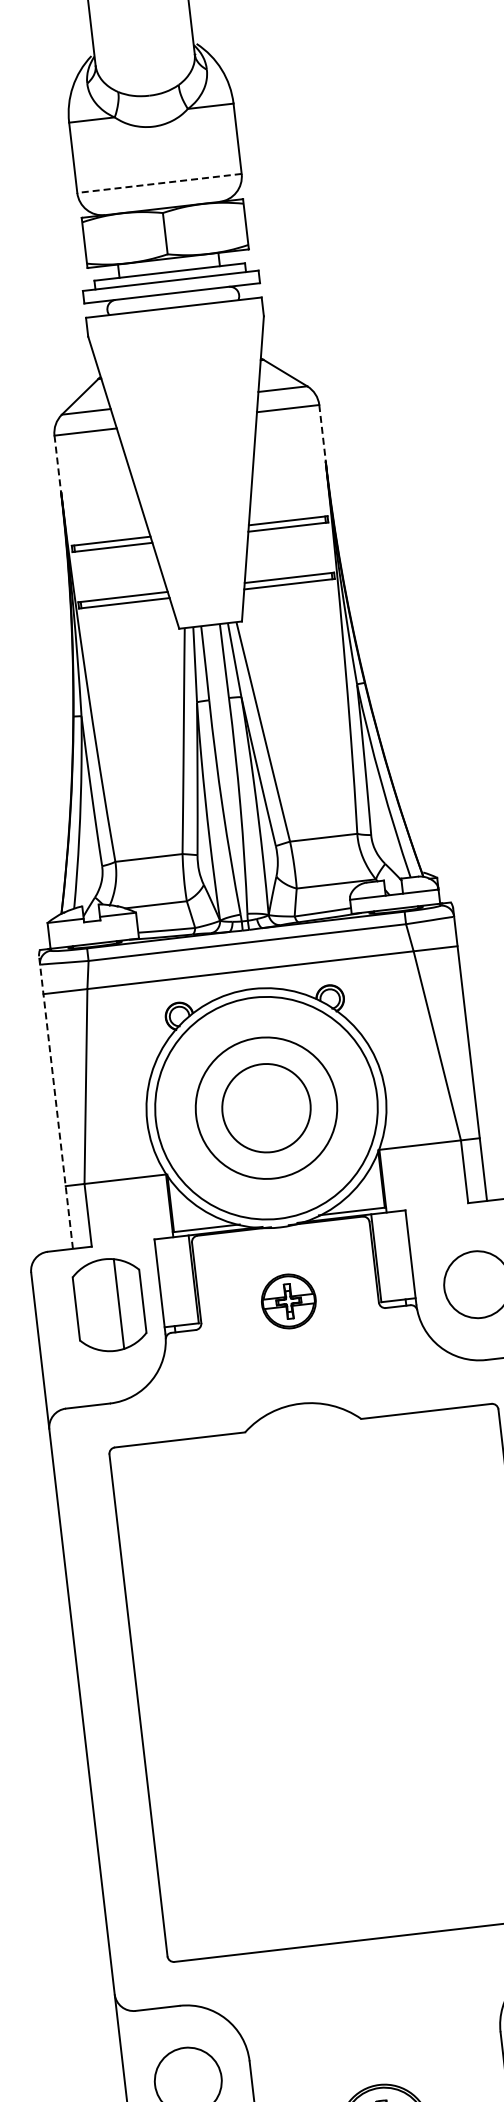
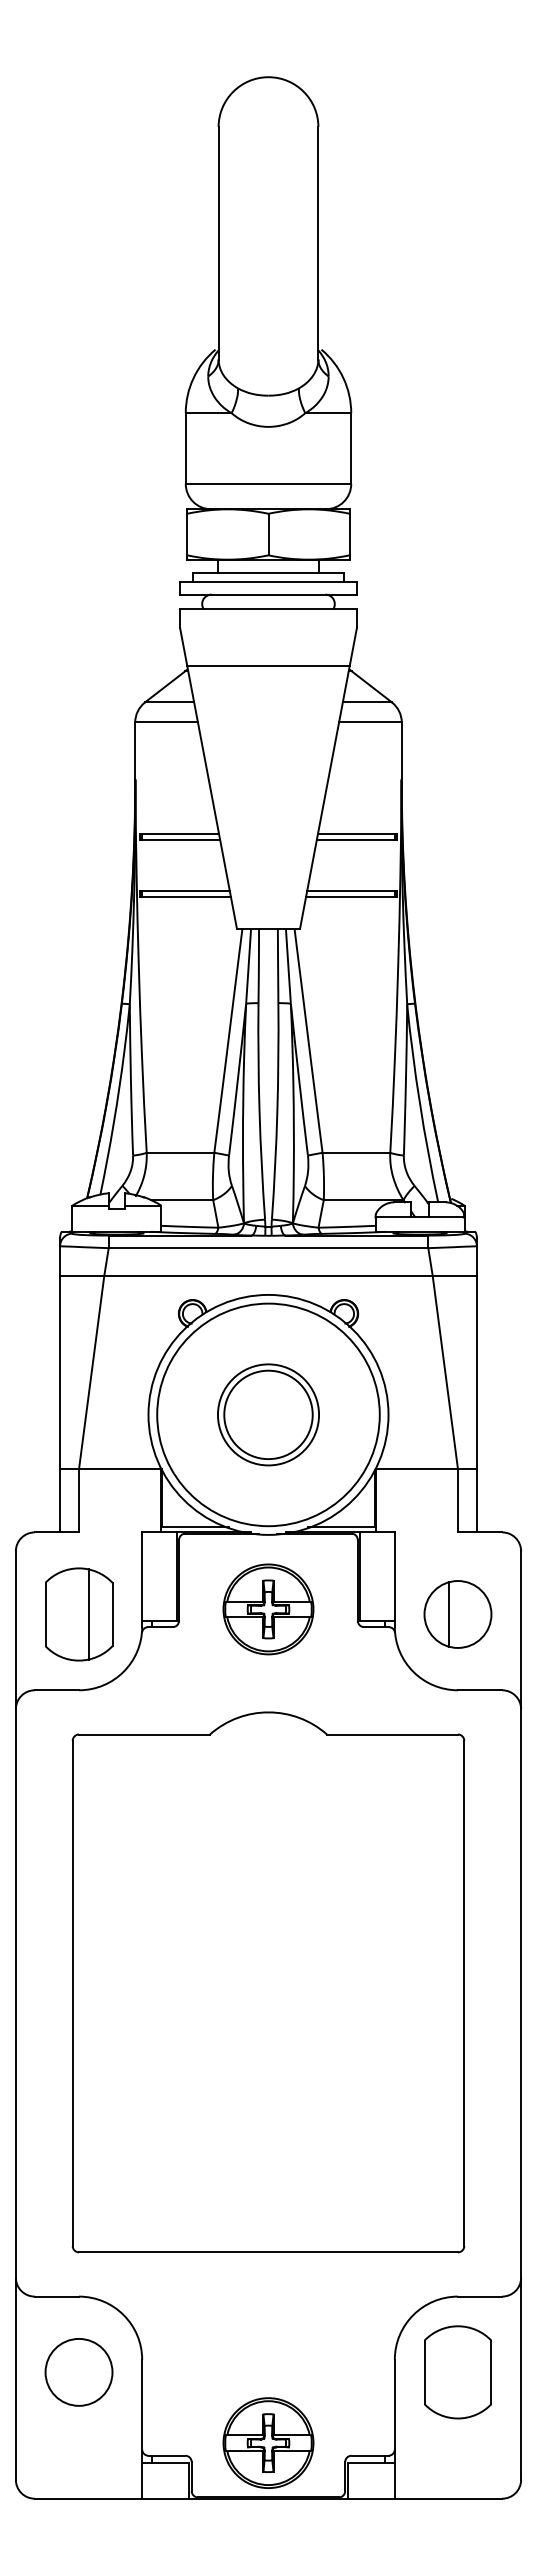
line: (159, 182) -> (268, 483), dashed -> solid
line: (180, 363) -> (268, 665), added
line: (322, 433) -> (401, 751), dashed -> solid
line: (58, 464) -> (135, 751), dashed -> solid
line: (56, 1101) -> (60, 1384), dashed -> solid
circle: (266, 1107) -> (268, 1414), size x0.71
line: (468, 1285) -> (448, 1614), added
part: (288, 1301) -> (268, 1609), size x1.67
part: (110, 1305) -> (79, 1614), moved

